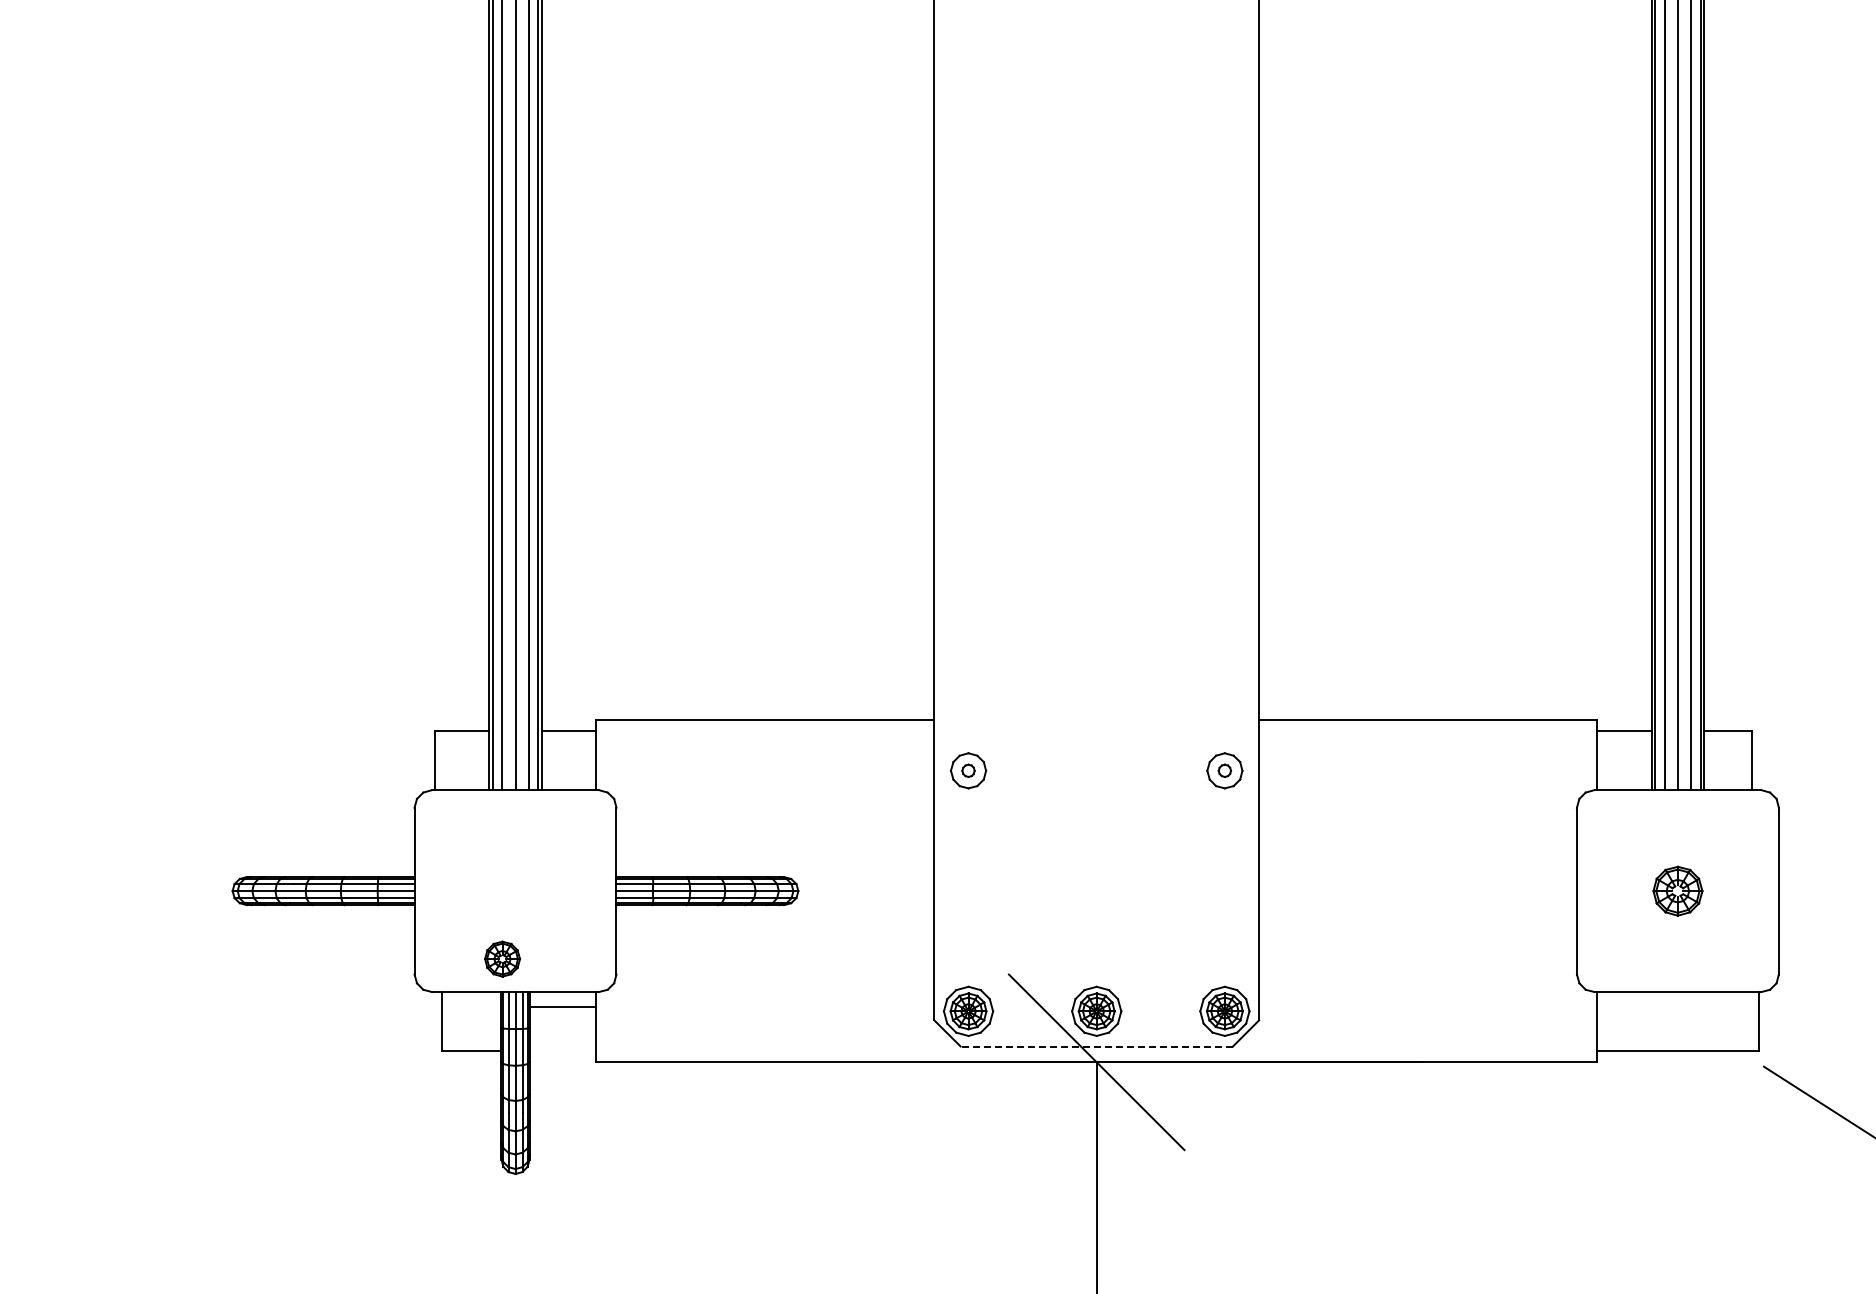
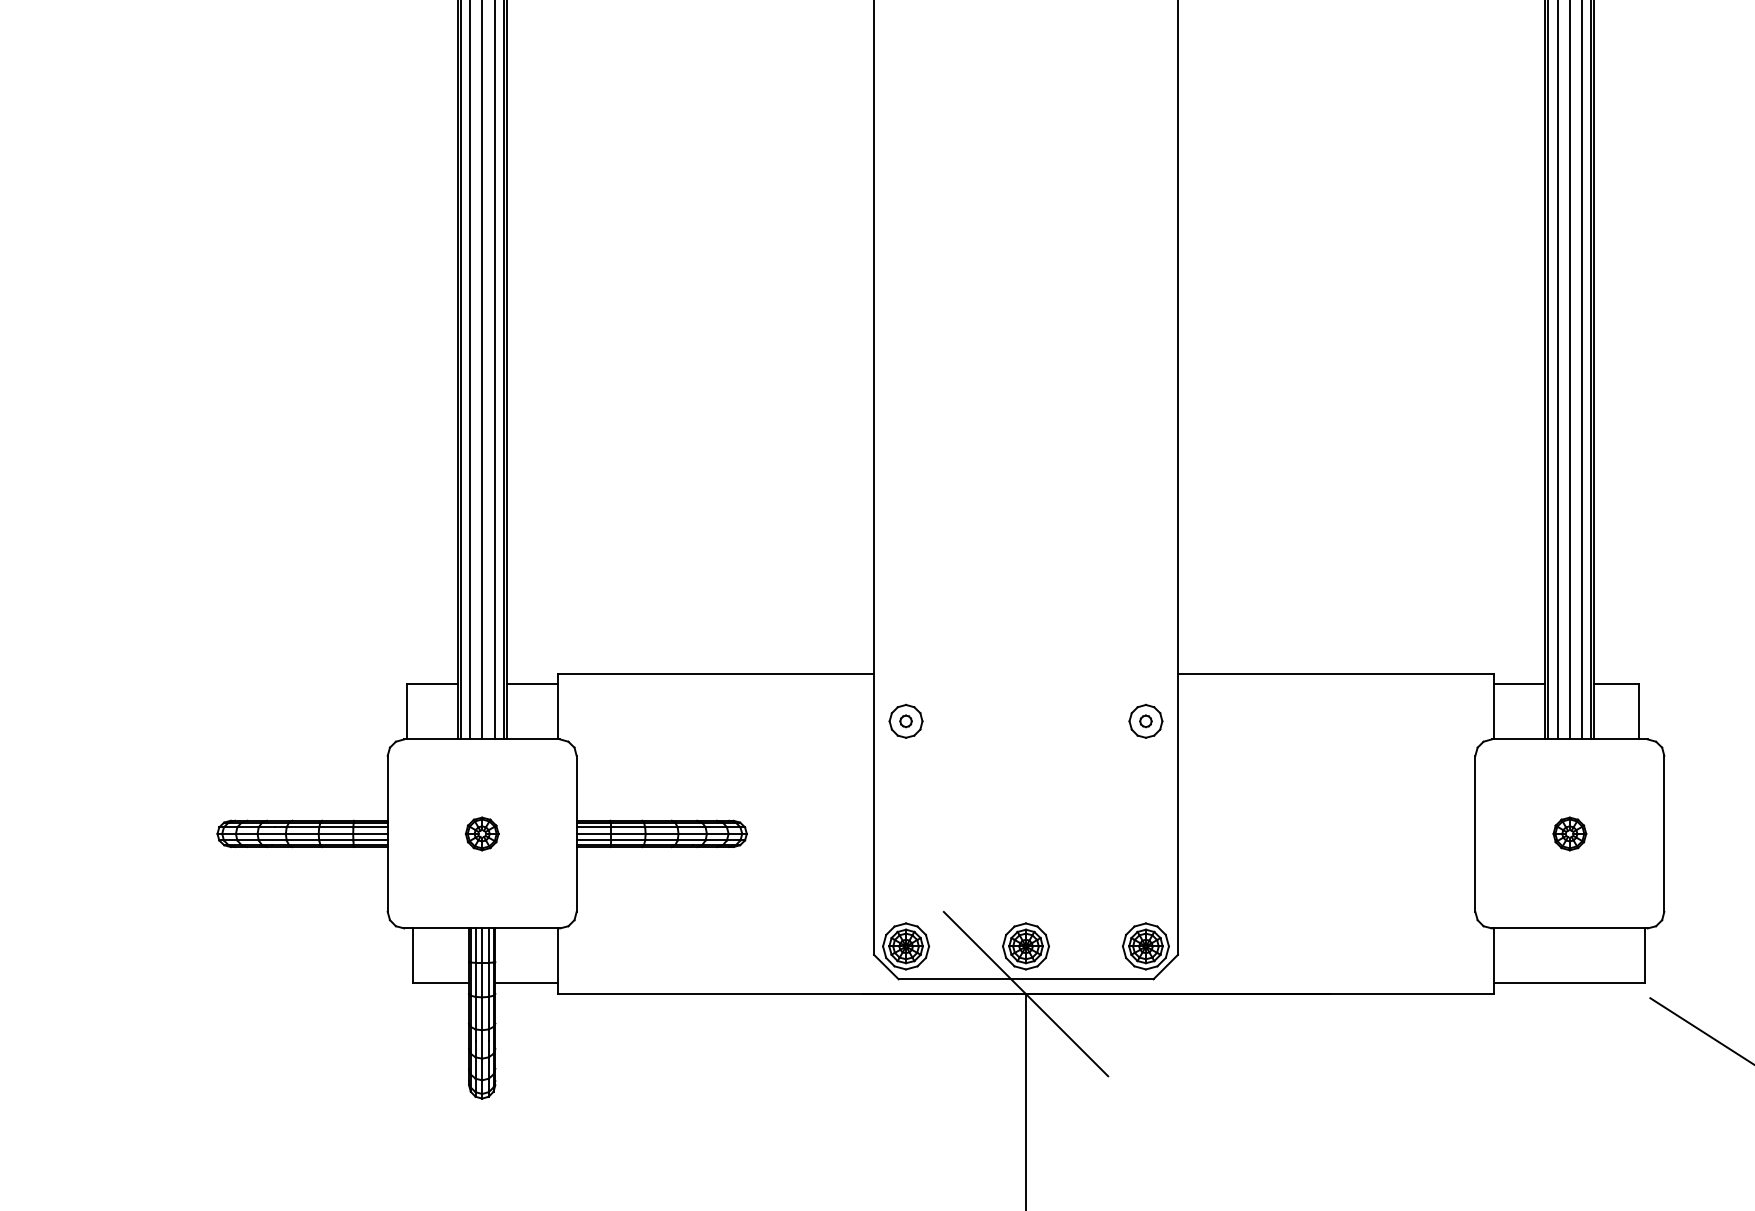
part: (1677, 890) -> (1569, 833), size x0.71
part: (502, 958) -> (482, 833), moved
line: (562, 1006) -> (526, 983), moved
line: (1096, 1046) -> (1025, 979), dashed -> solid

